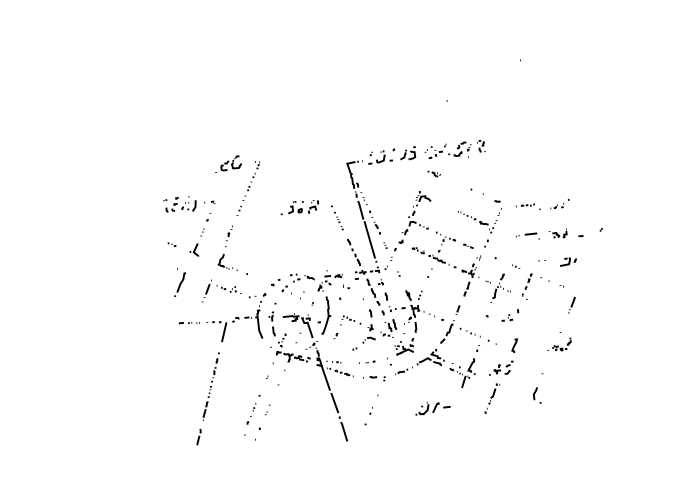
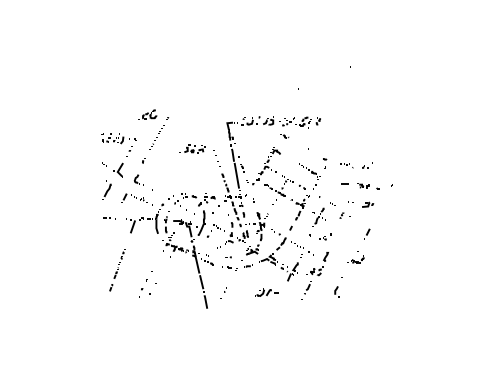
part: (195, 249) -> (119, 169), size x1.6
part: (535, 282) -> (344, 216), size x0.6
part: (208, 399) -> (117, 270), size x0.7

